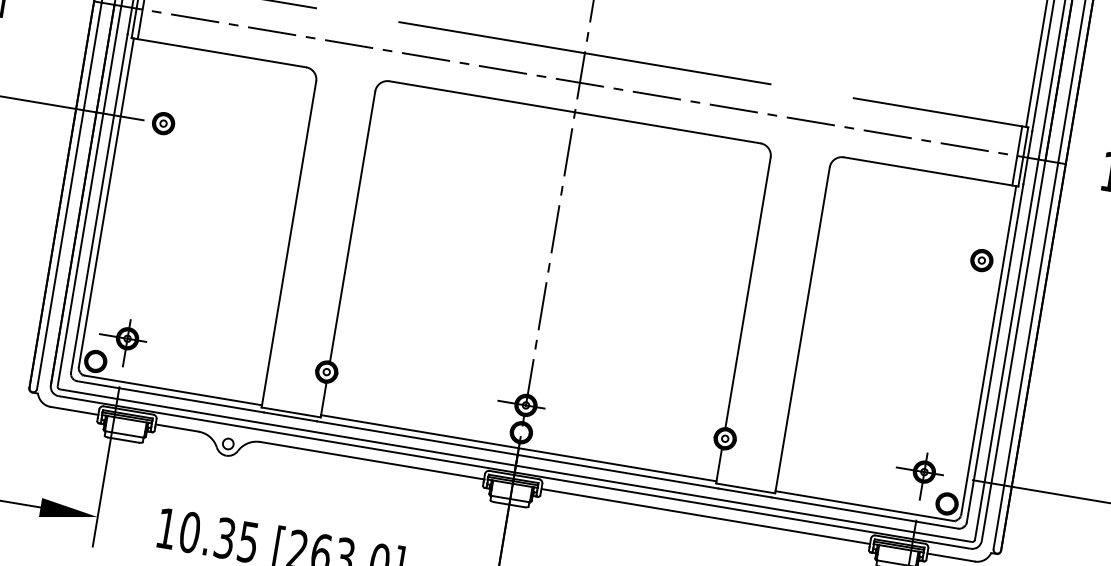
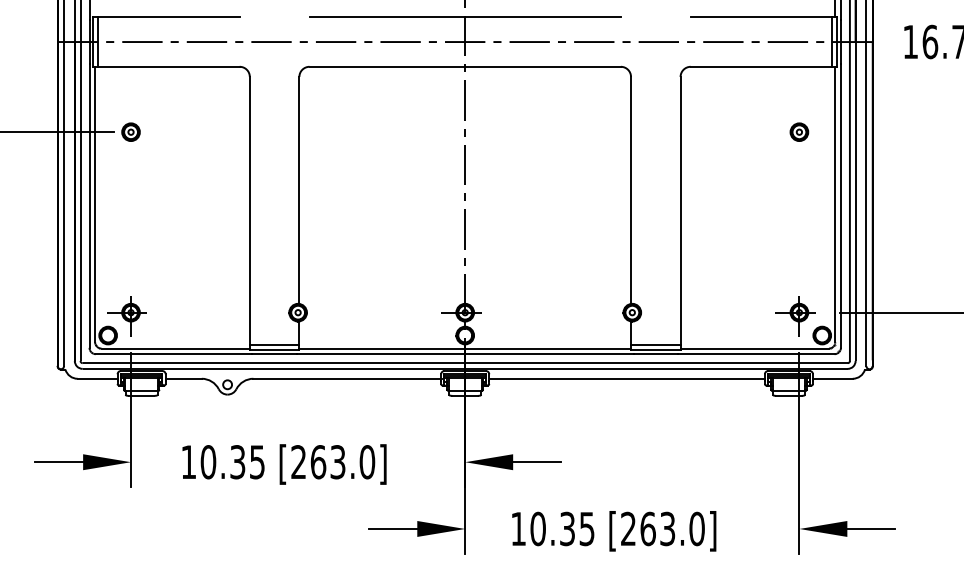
part: (982, 259) -> (799, 131), moved
line: (292, 406) -> (274, 345), added
line: (746, 482) -> (655, 345), added

